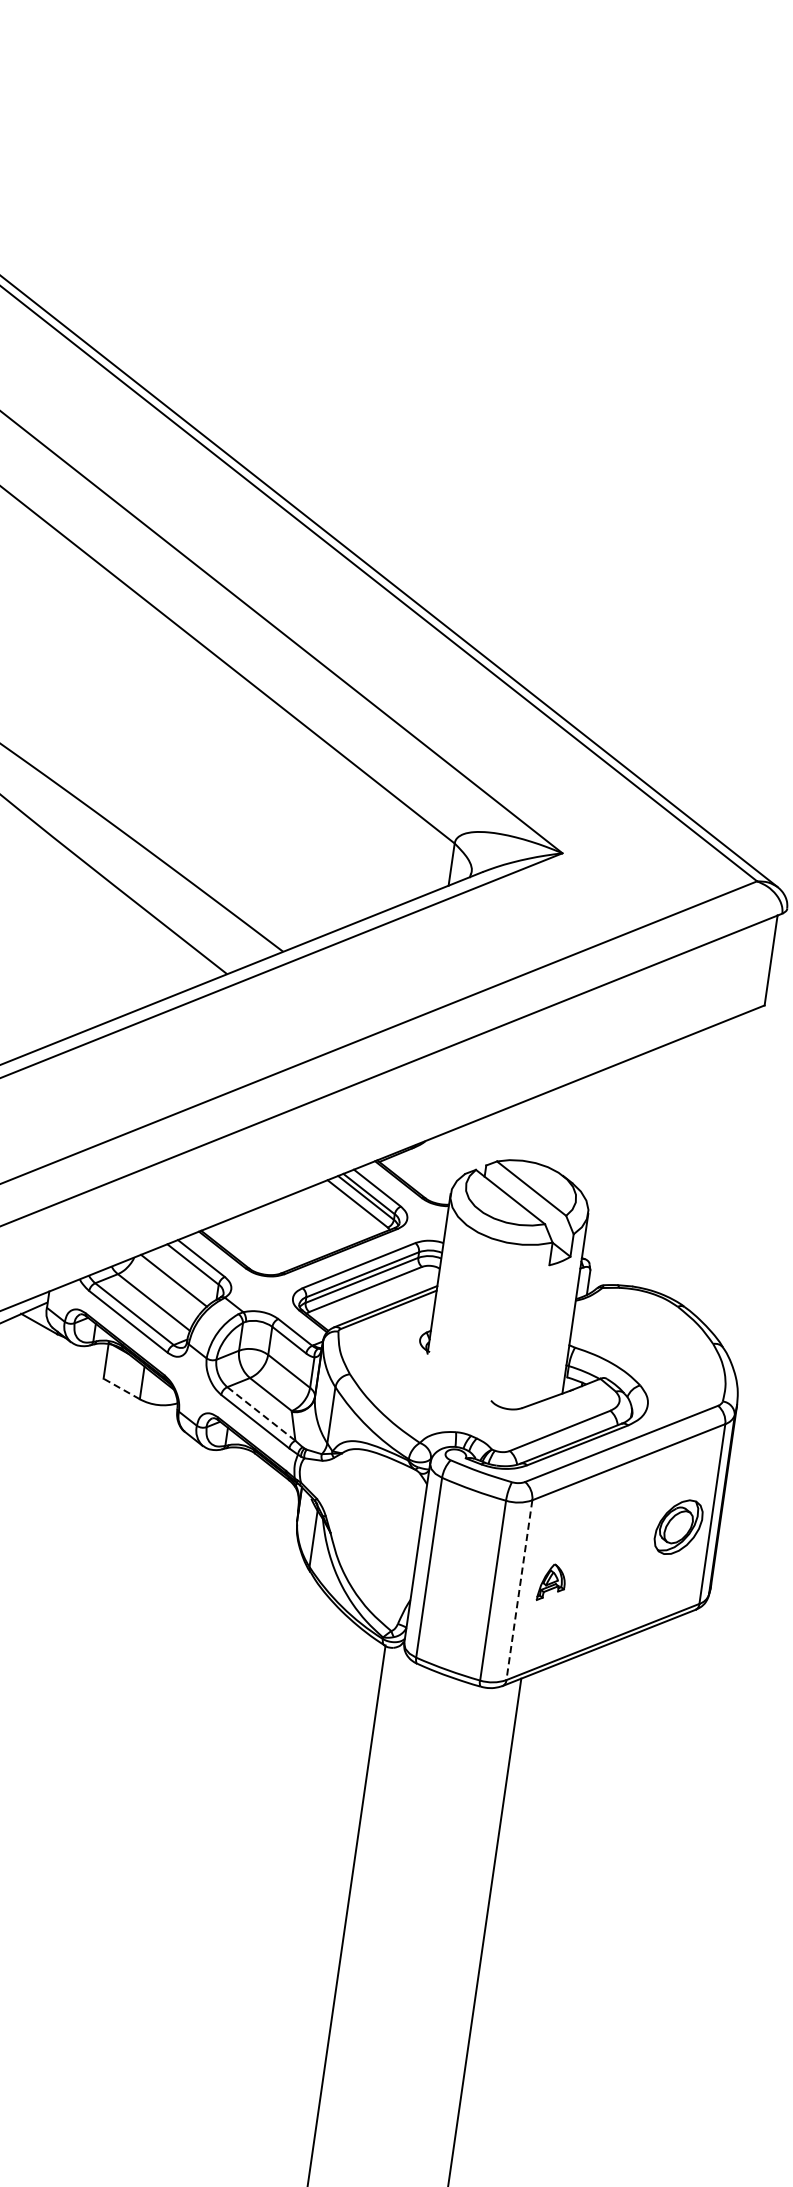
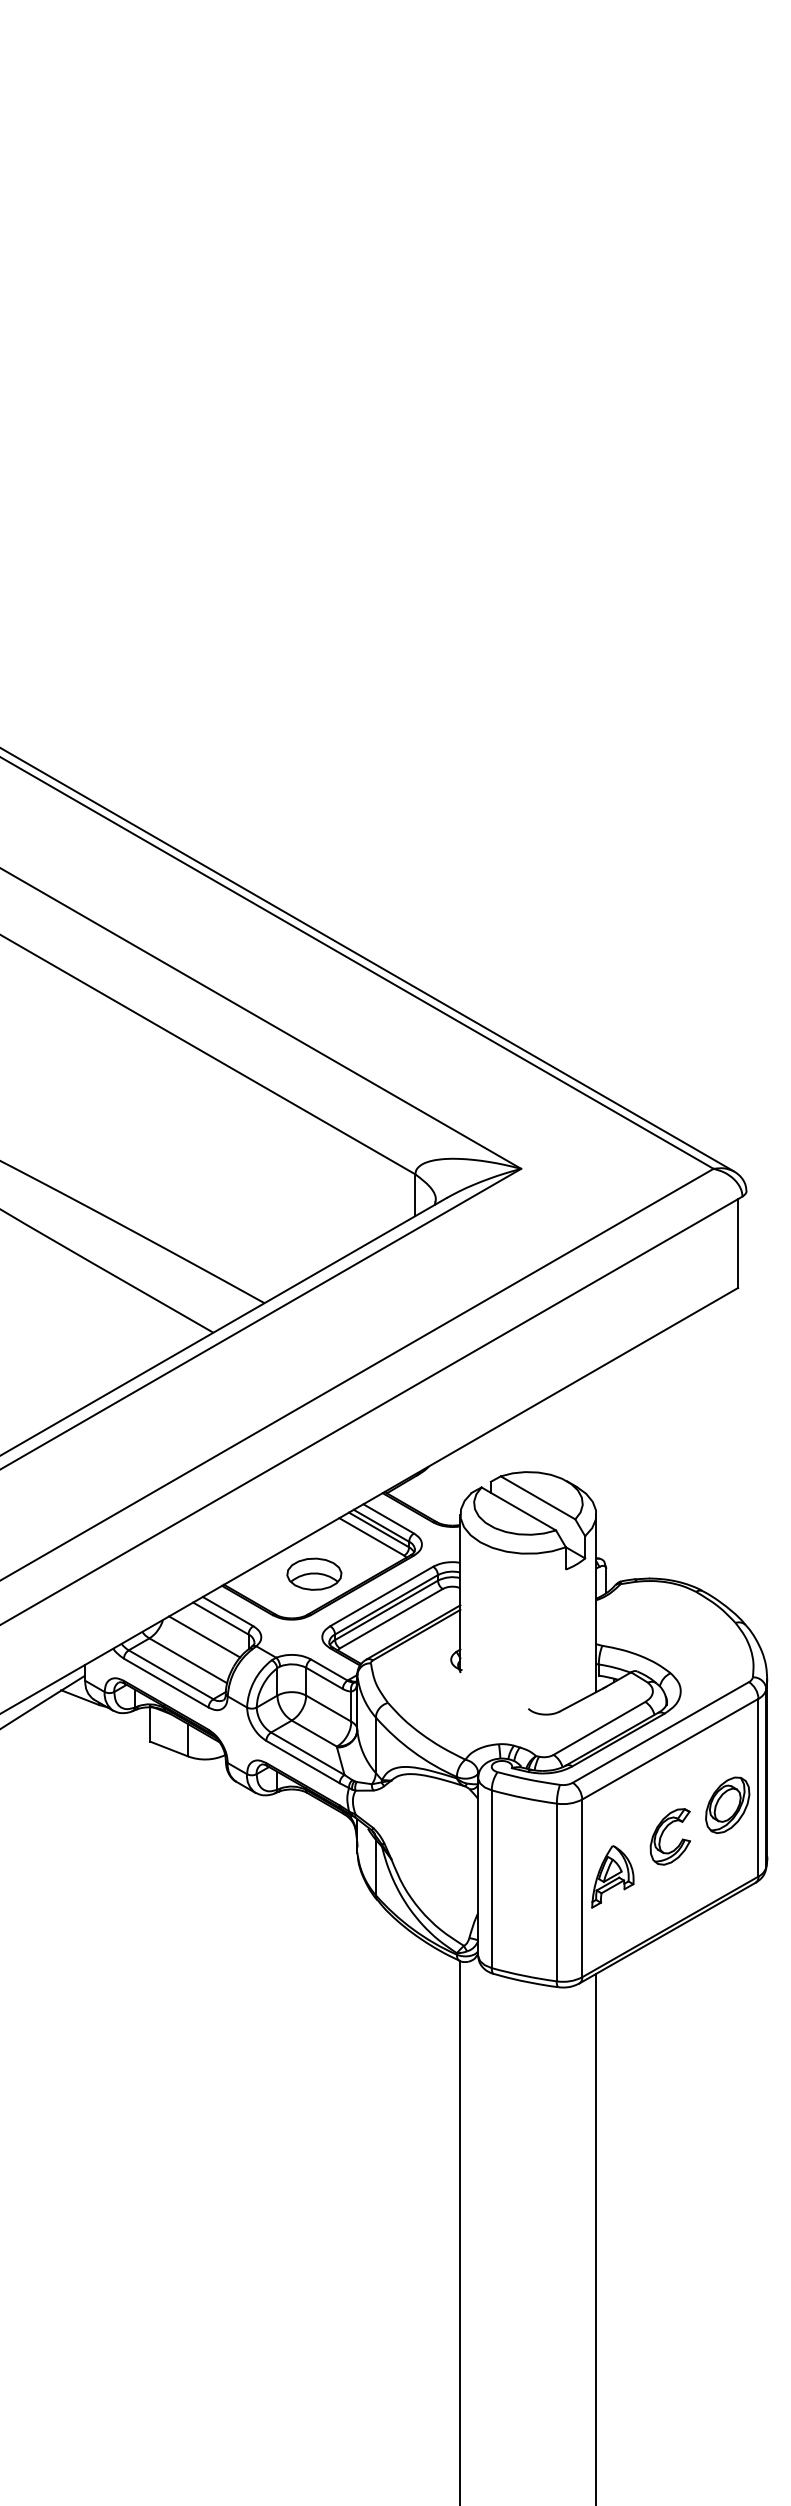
part: (294, 1232) -> (314, 1573), added
line: (121, 1388) -> (168, 1748), dashed -> solid
line: (261, 1413) -> (307, 1753), dashed -> solid
part: (609, 1546) -> (663, 1833), added
part: (551, 1582) -> (612, 1876), size x1.67
line: (519, 1590) -> (582, 1888), dashed -> solid

